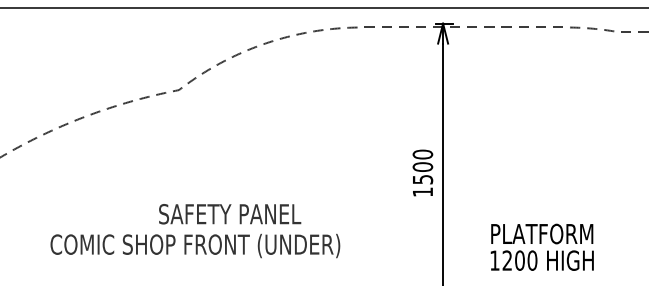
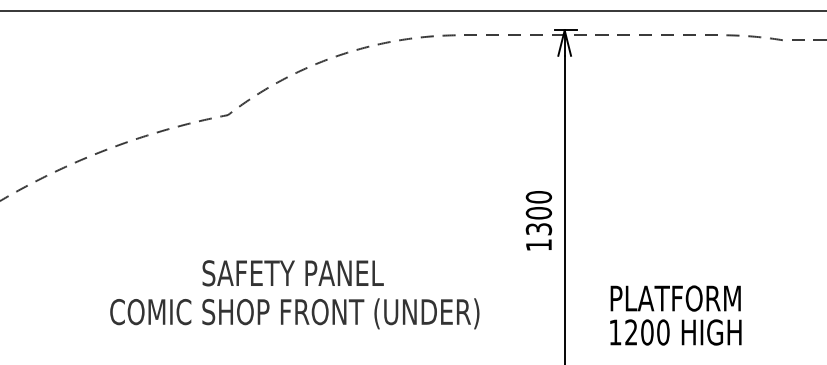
text: (422, 179) -> (538, 229), 1500 -> 1300
text: (195, 245) -> (294, 313), moved
text: (541, 246) -> (674, 314), moved

